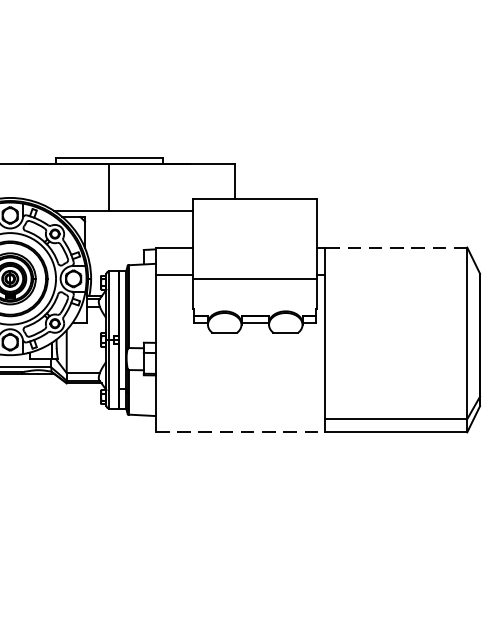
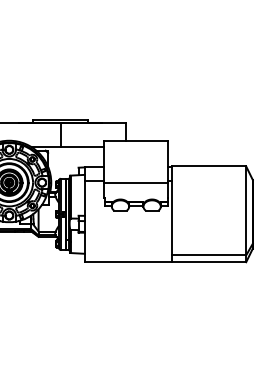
line: (396, 247) -> (209, 166), dashed -> solid
line: (240, 430) -> (128, 261), dashed -> solid

